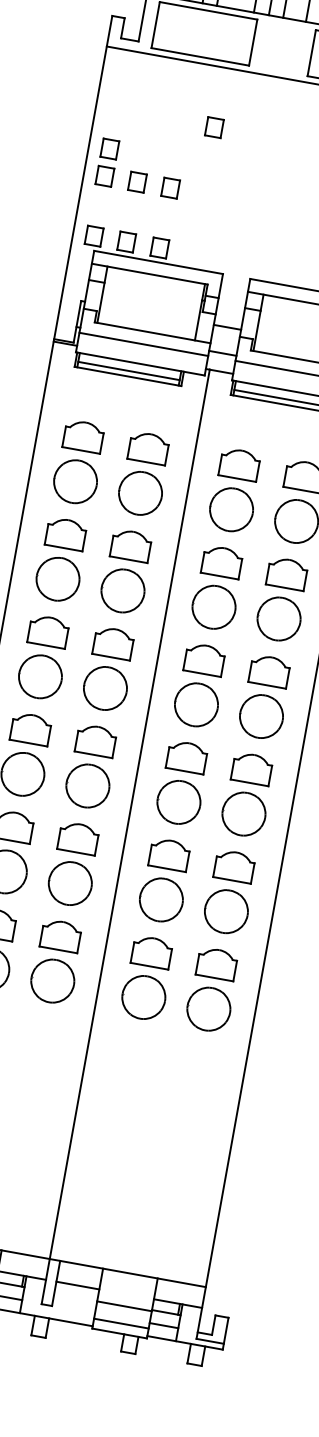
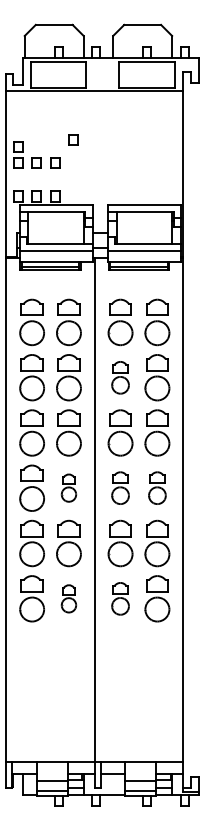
part: (214, 126) -> (73, 139), moved
part: (217, 587) -> (120, 377), size x0.7
part: (90, 765) -> (68, 487), size x0.6
part: (182, 782) -> (120, 487), size x0.7
part: (247, 793) -> (157, 487), size x0.7
part: (55, 961) -> (68, 598), size x0.6
part: (147, 978) -> (120, 598), size x0.7

